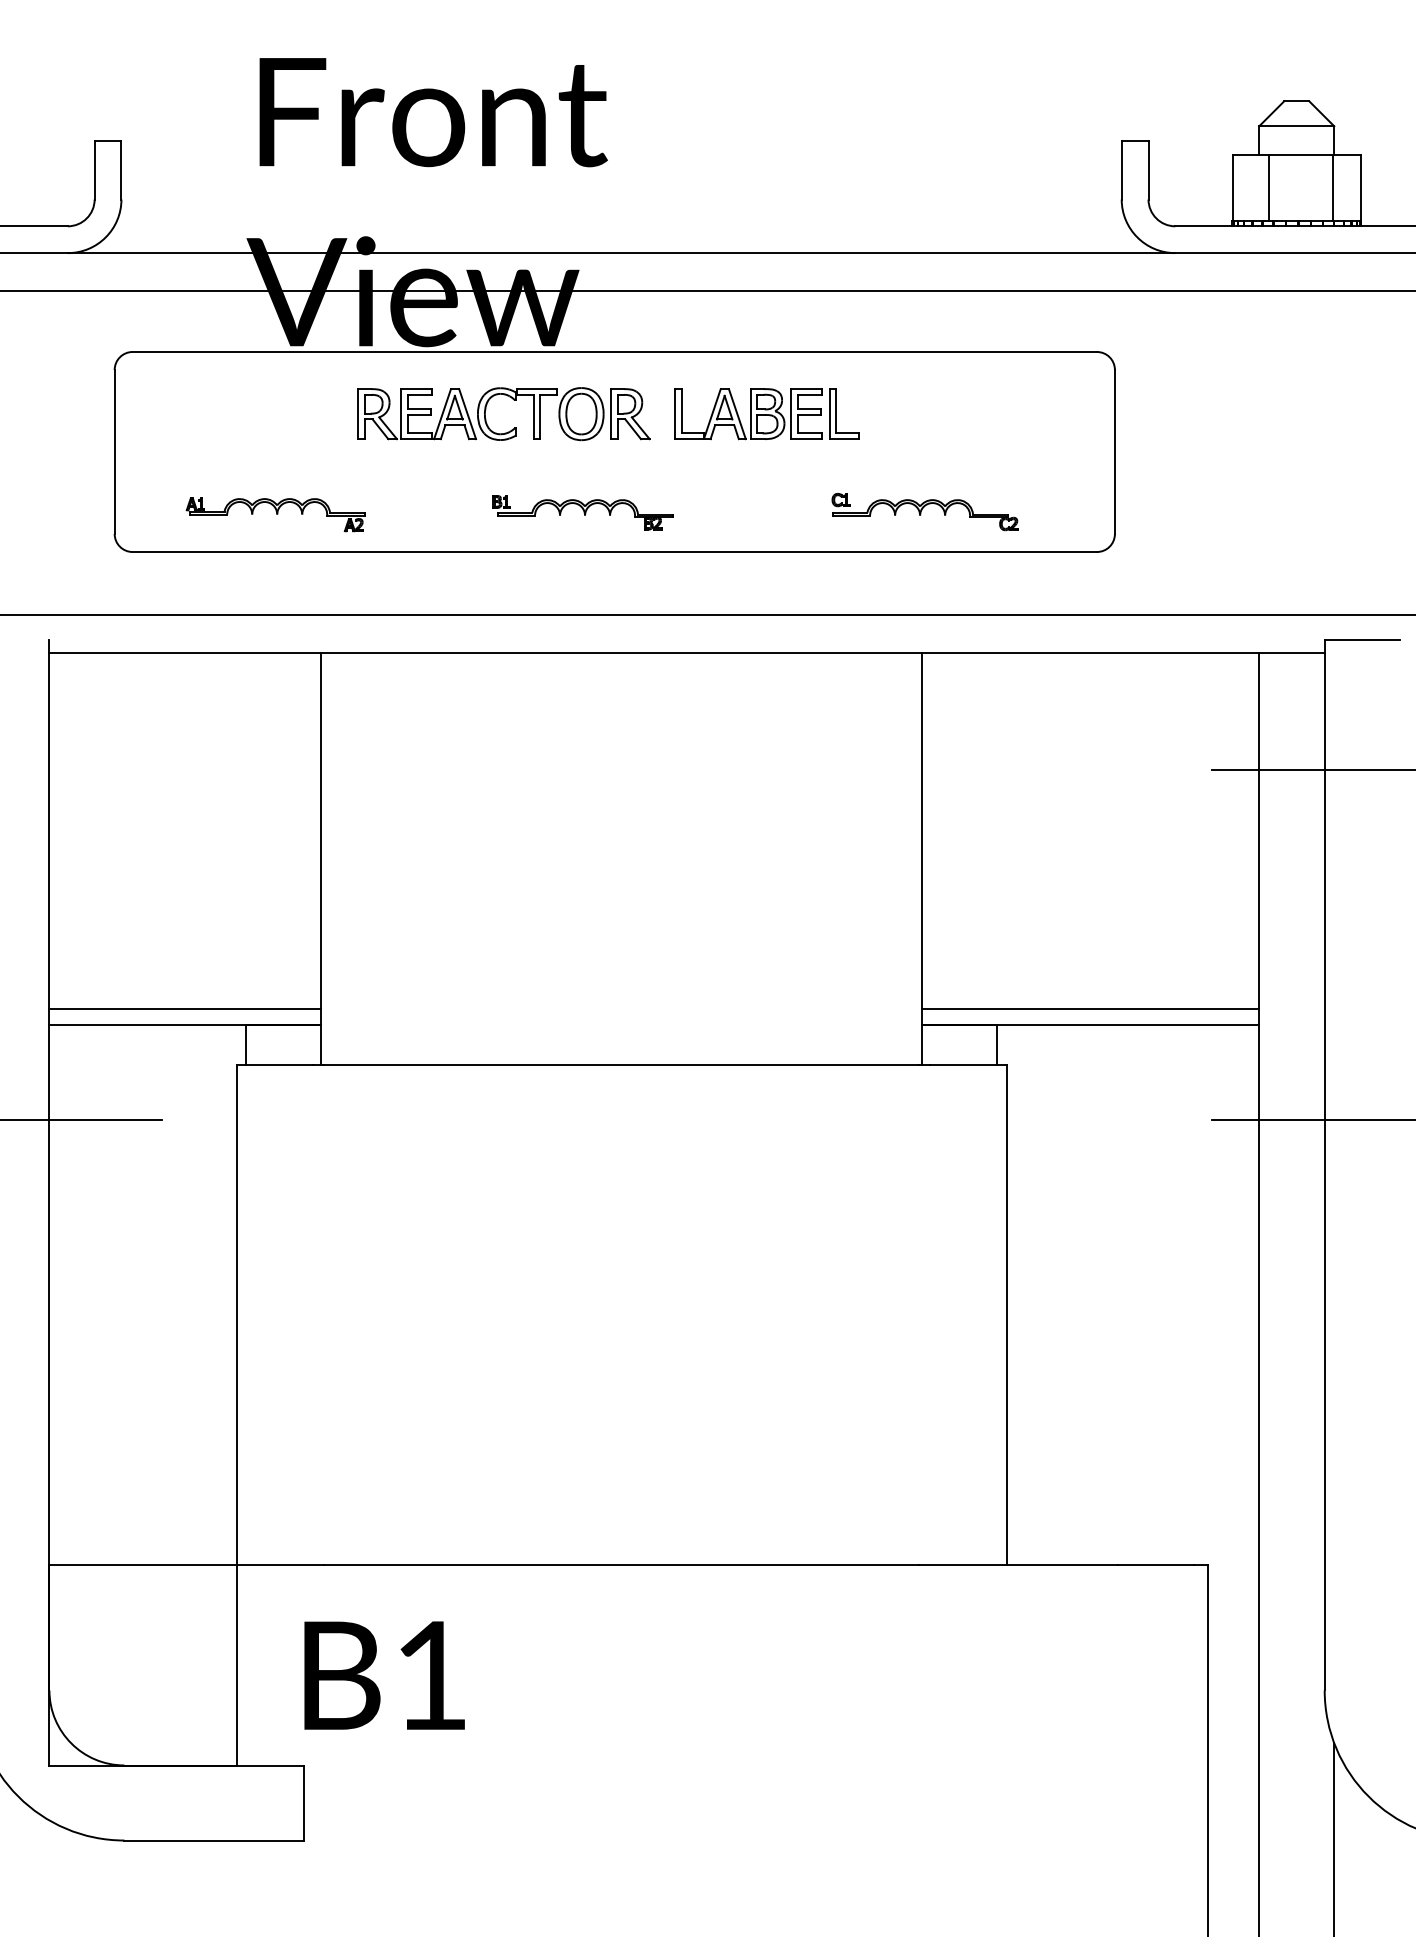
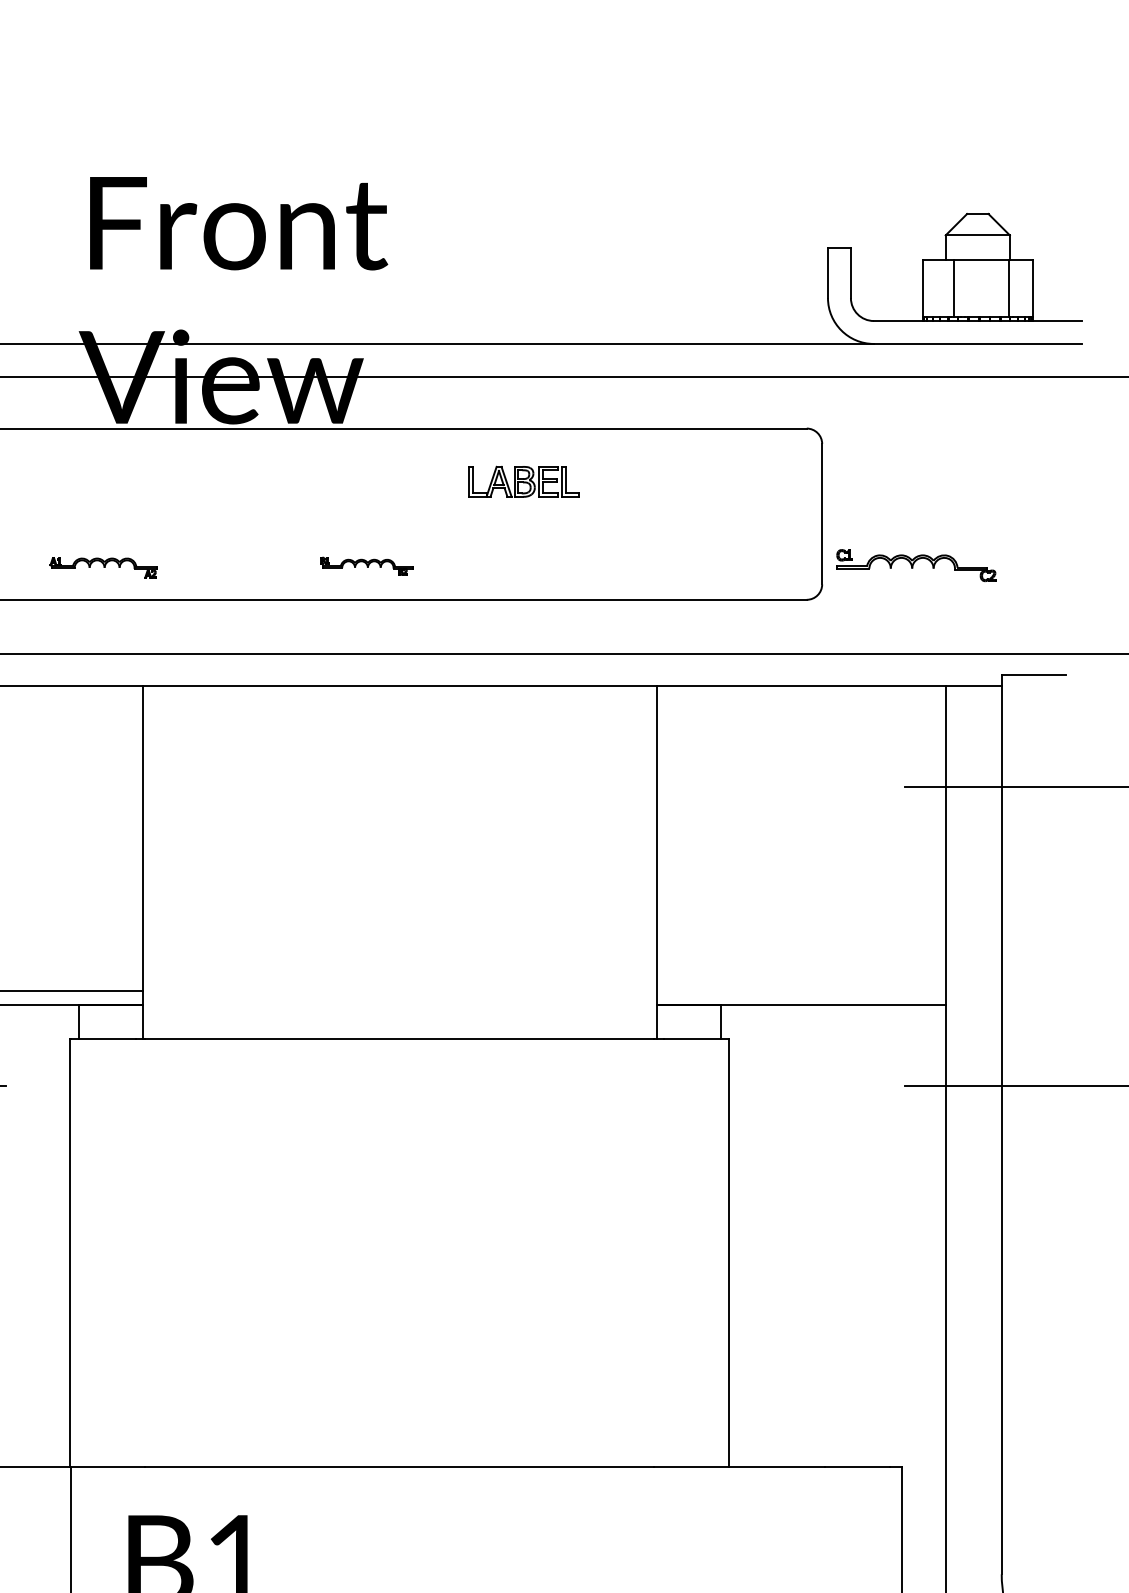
part: (766, 414) -> (523, 482), size x0.7
part: (511, 429) -> (305, 494), removed
part: (582, 512) -> (366, 565), size x0.6
part: (924, 512) -> (915, 565), moved
part: (275, 514) -> (103, 567), size x0.7
line: (1090, 1009) -> (801, 991), removed

